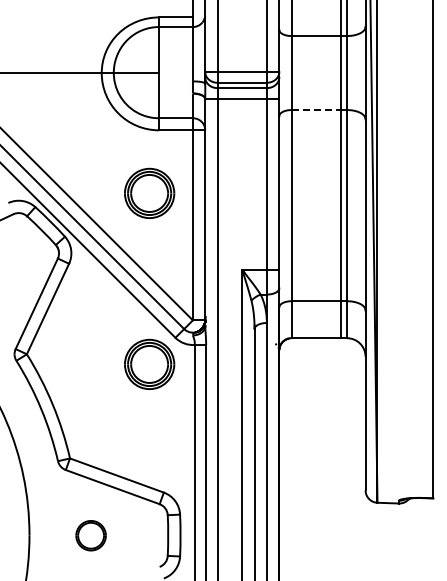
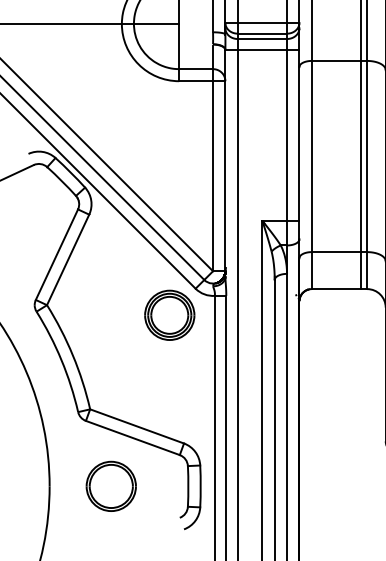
line: (316, 110) -> (336, 61), dashed -> solid
part: (149, 192) -> (169, 143), removed
part: (90, 535) -> (110, 486), size x1.67

